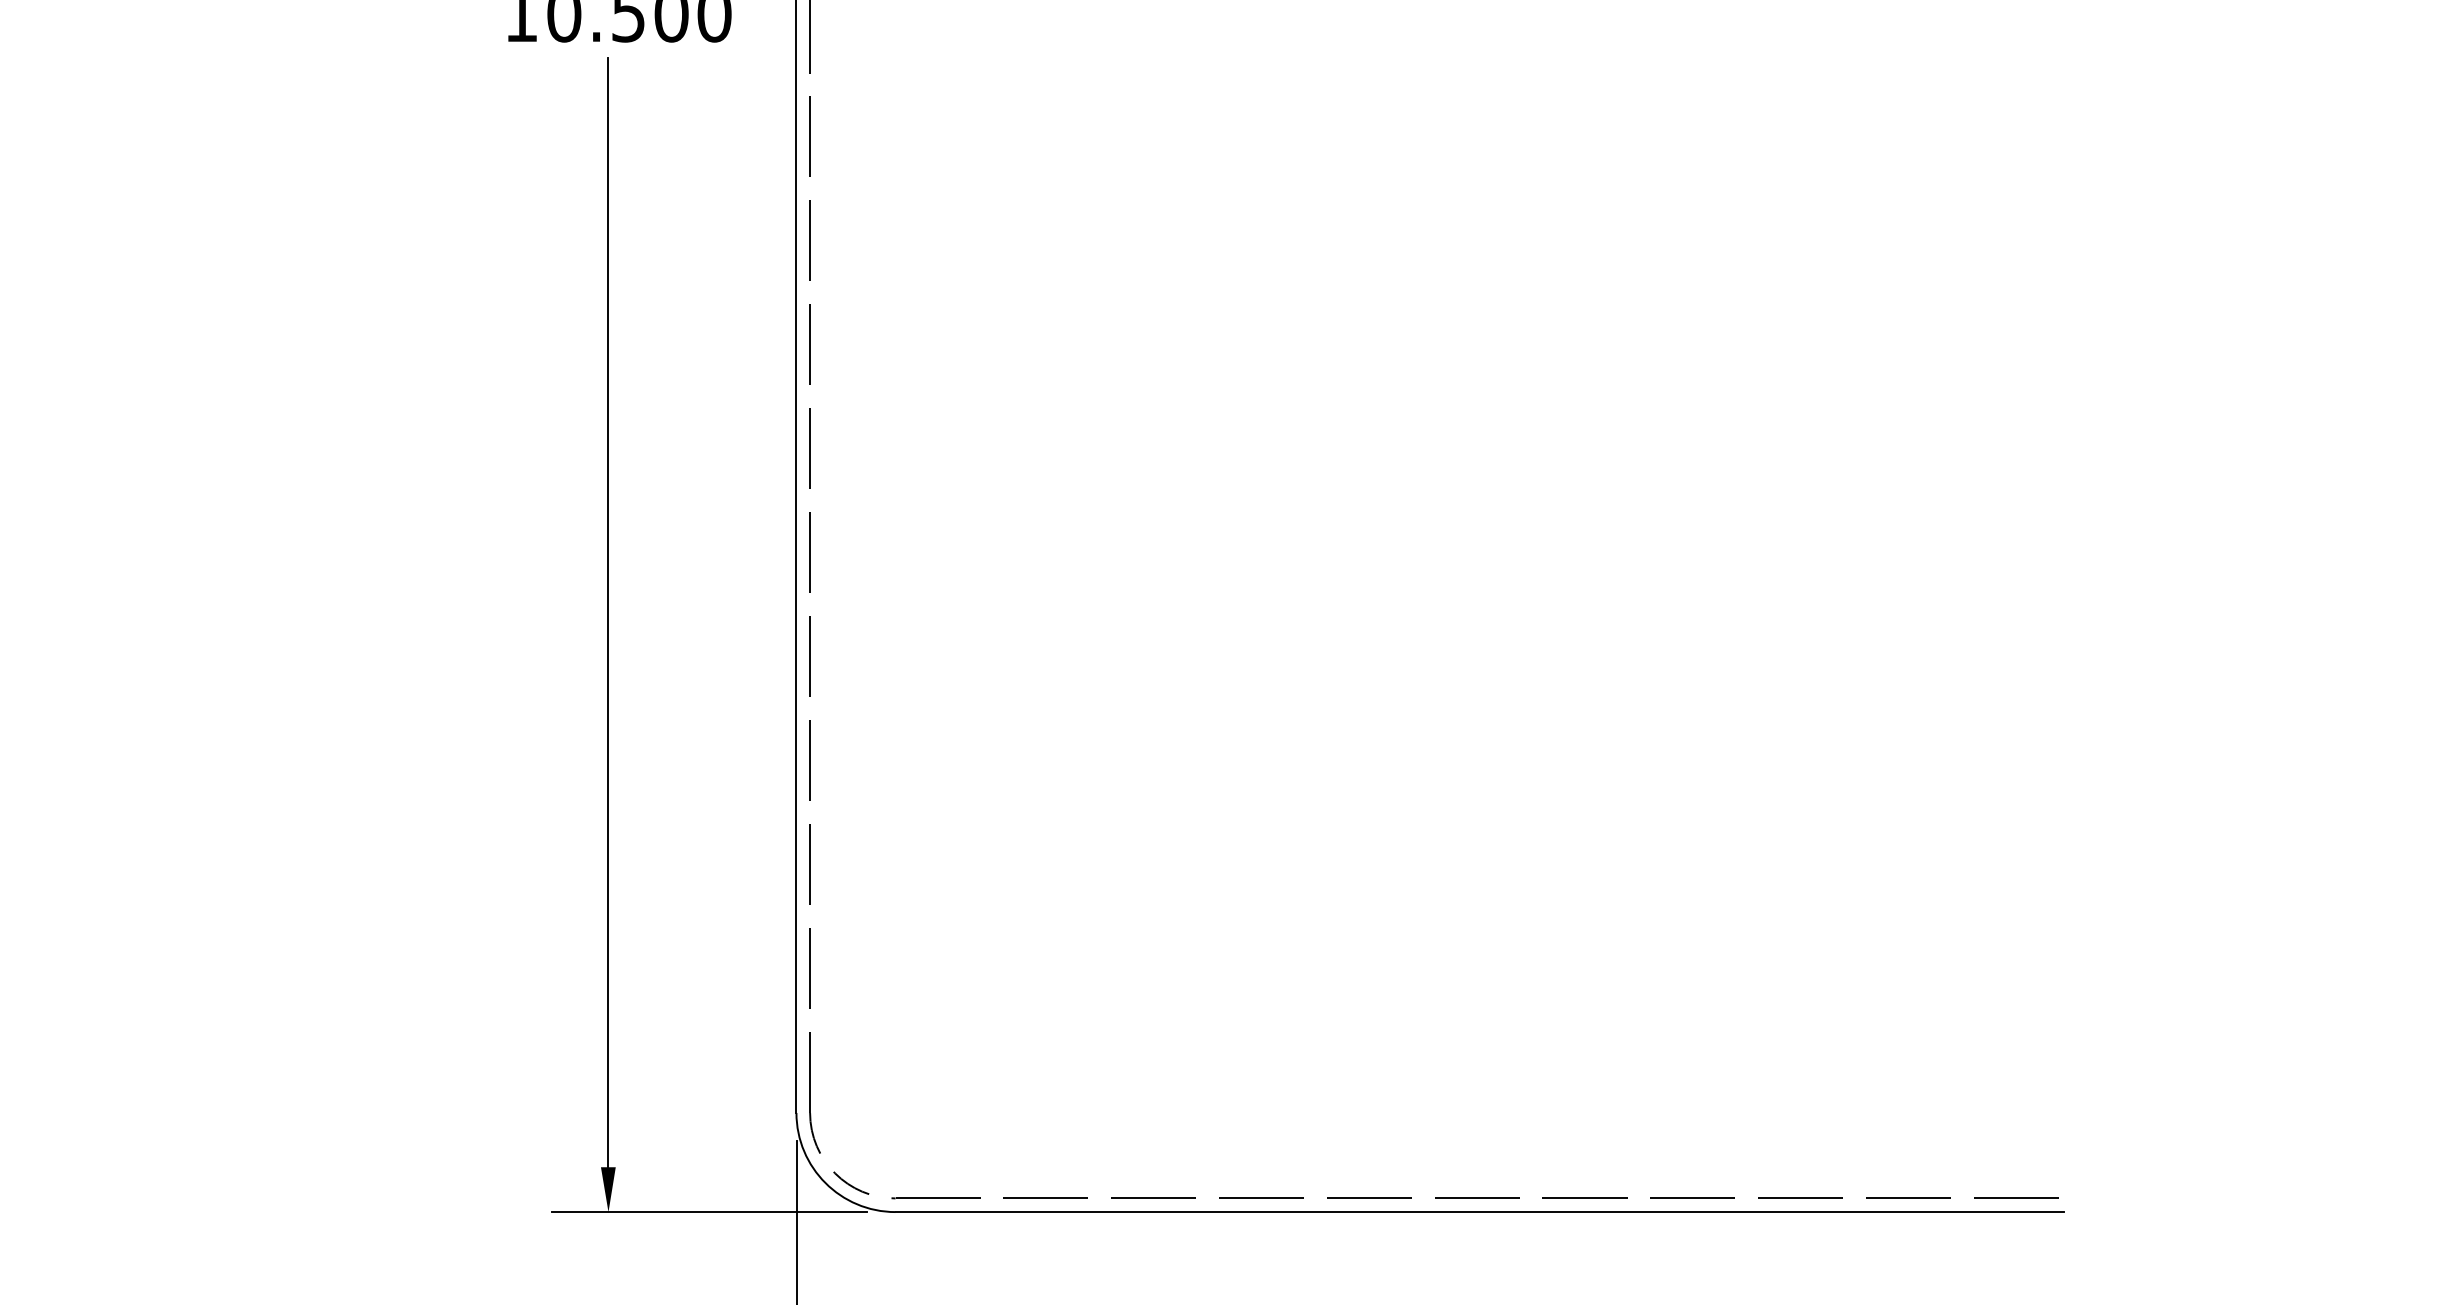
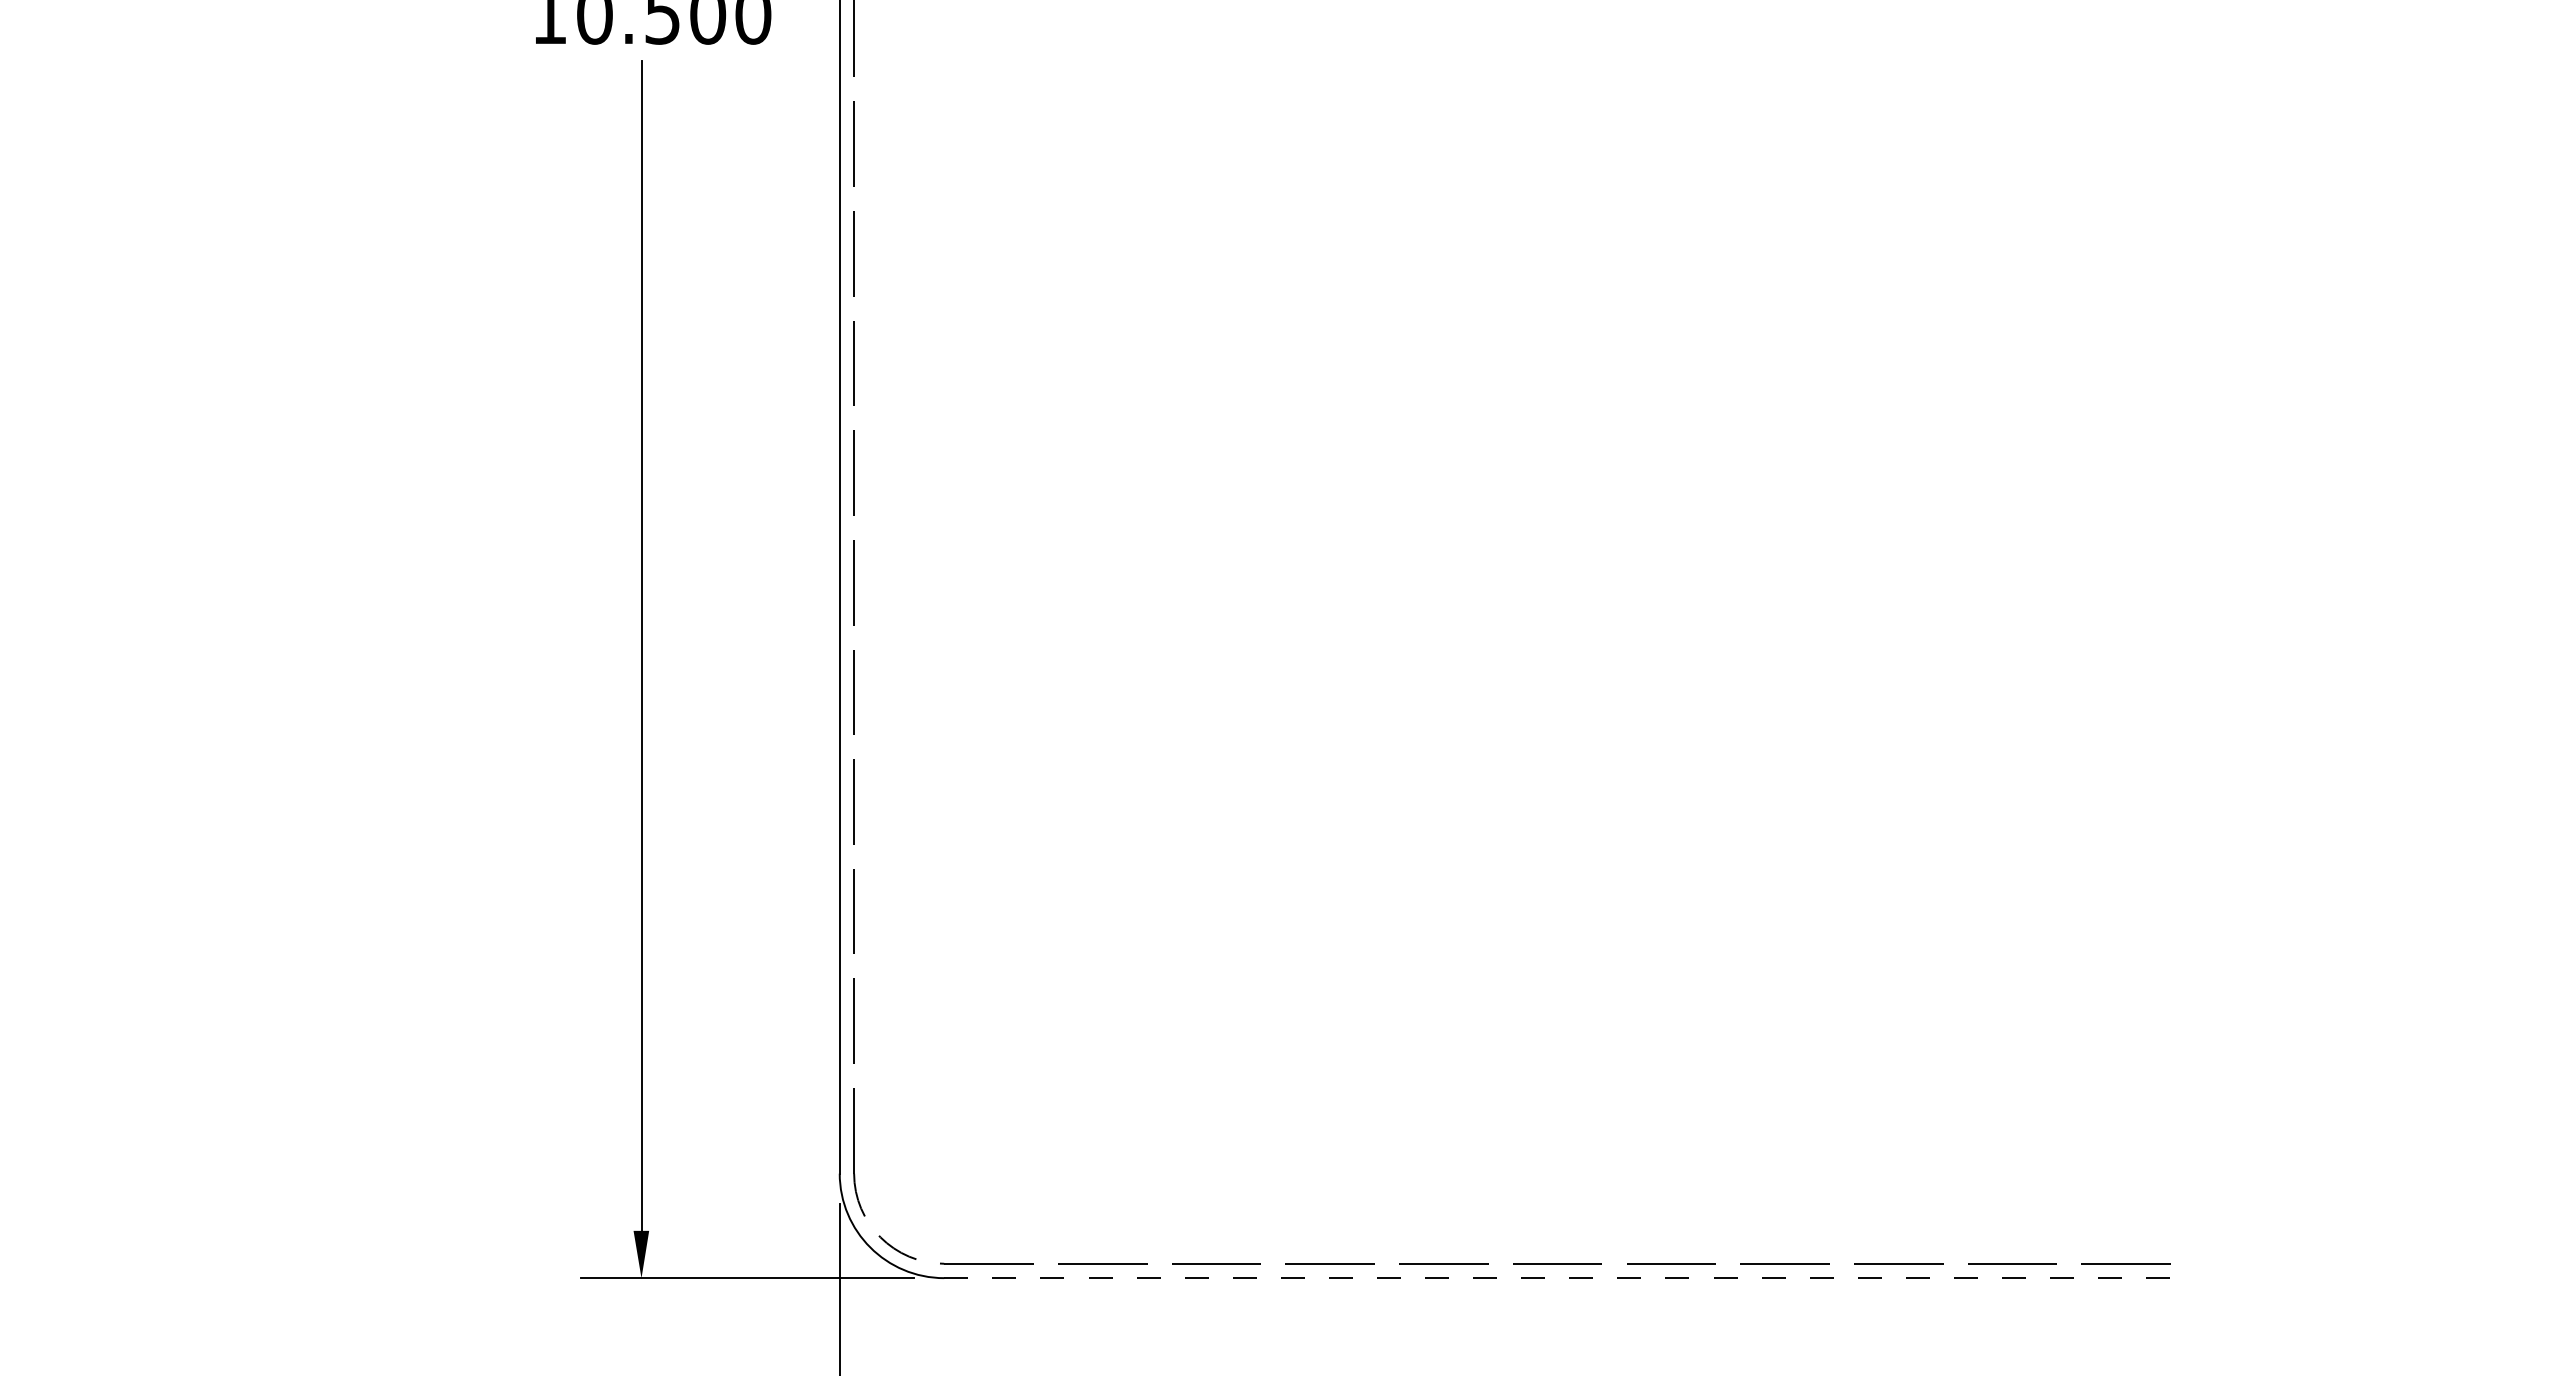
line: (1480, 1212) -> (1561, 1278), solid -> dashed

